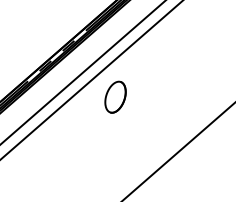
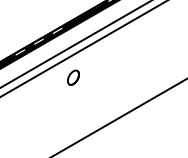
part: (115, 96) -> (73, 77), size x0.7

